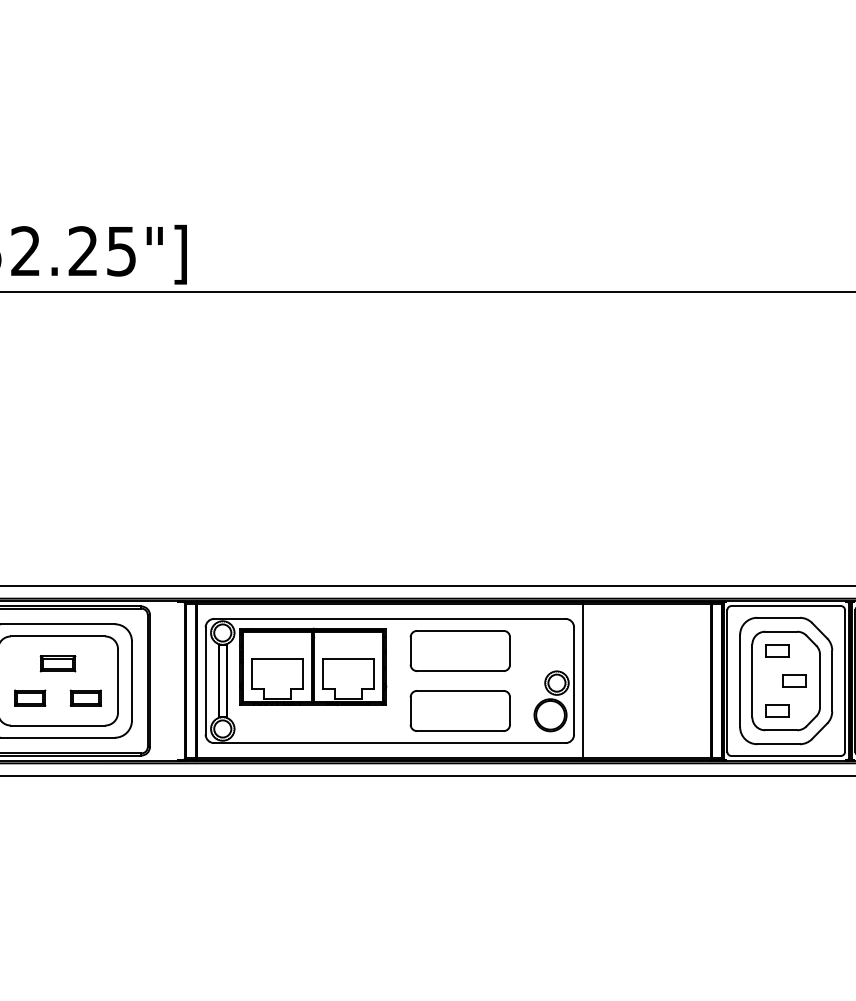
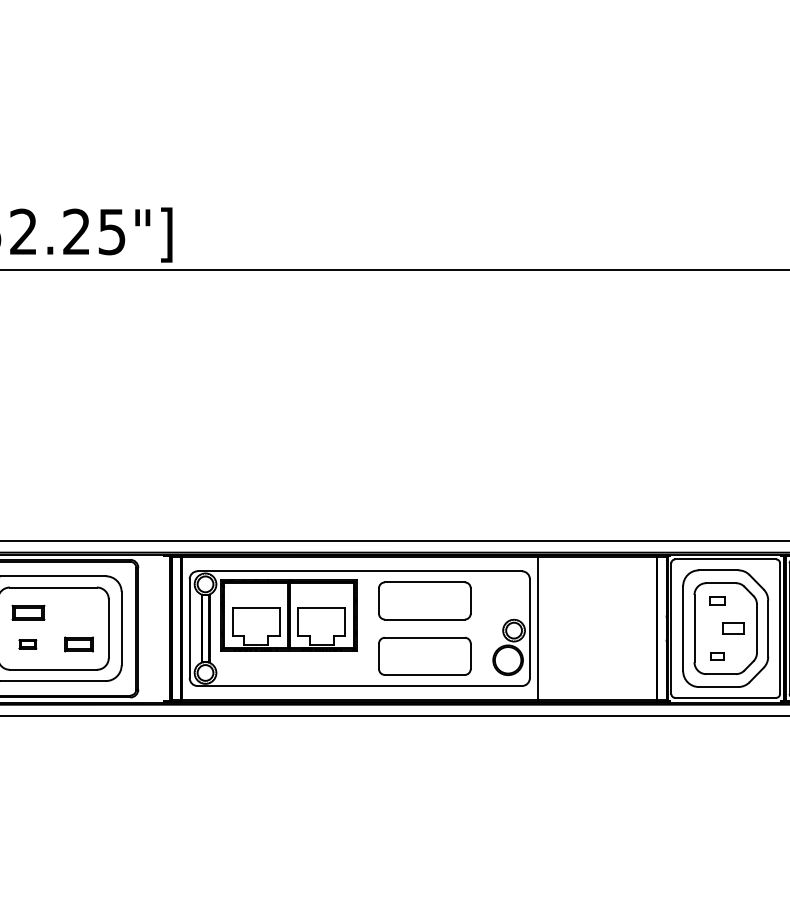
part: (777, 650) -> (717, 600), size x0.7
part: (57, 663) -> (27, 612), moved
part: (30, 697) -> (27, 643), size x0.6
part: (777, 710) -> (717, 655), size x0.6

